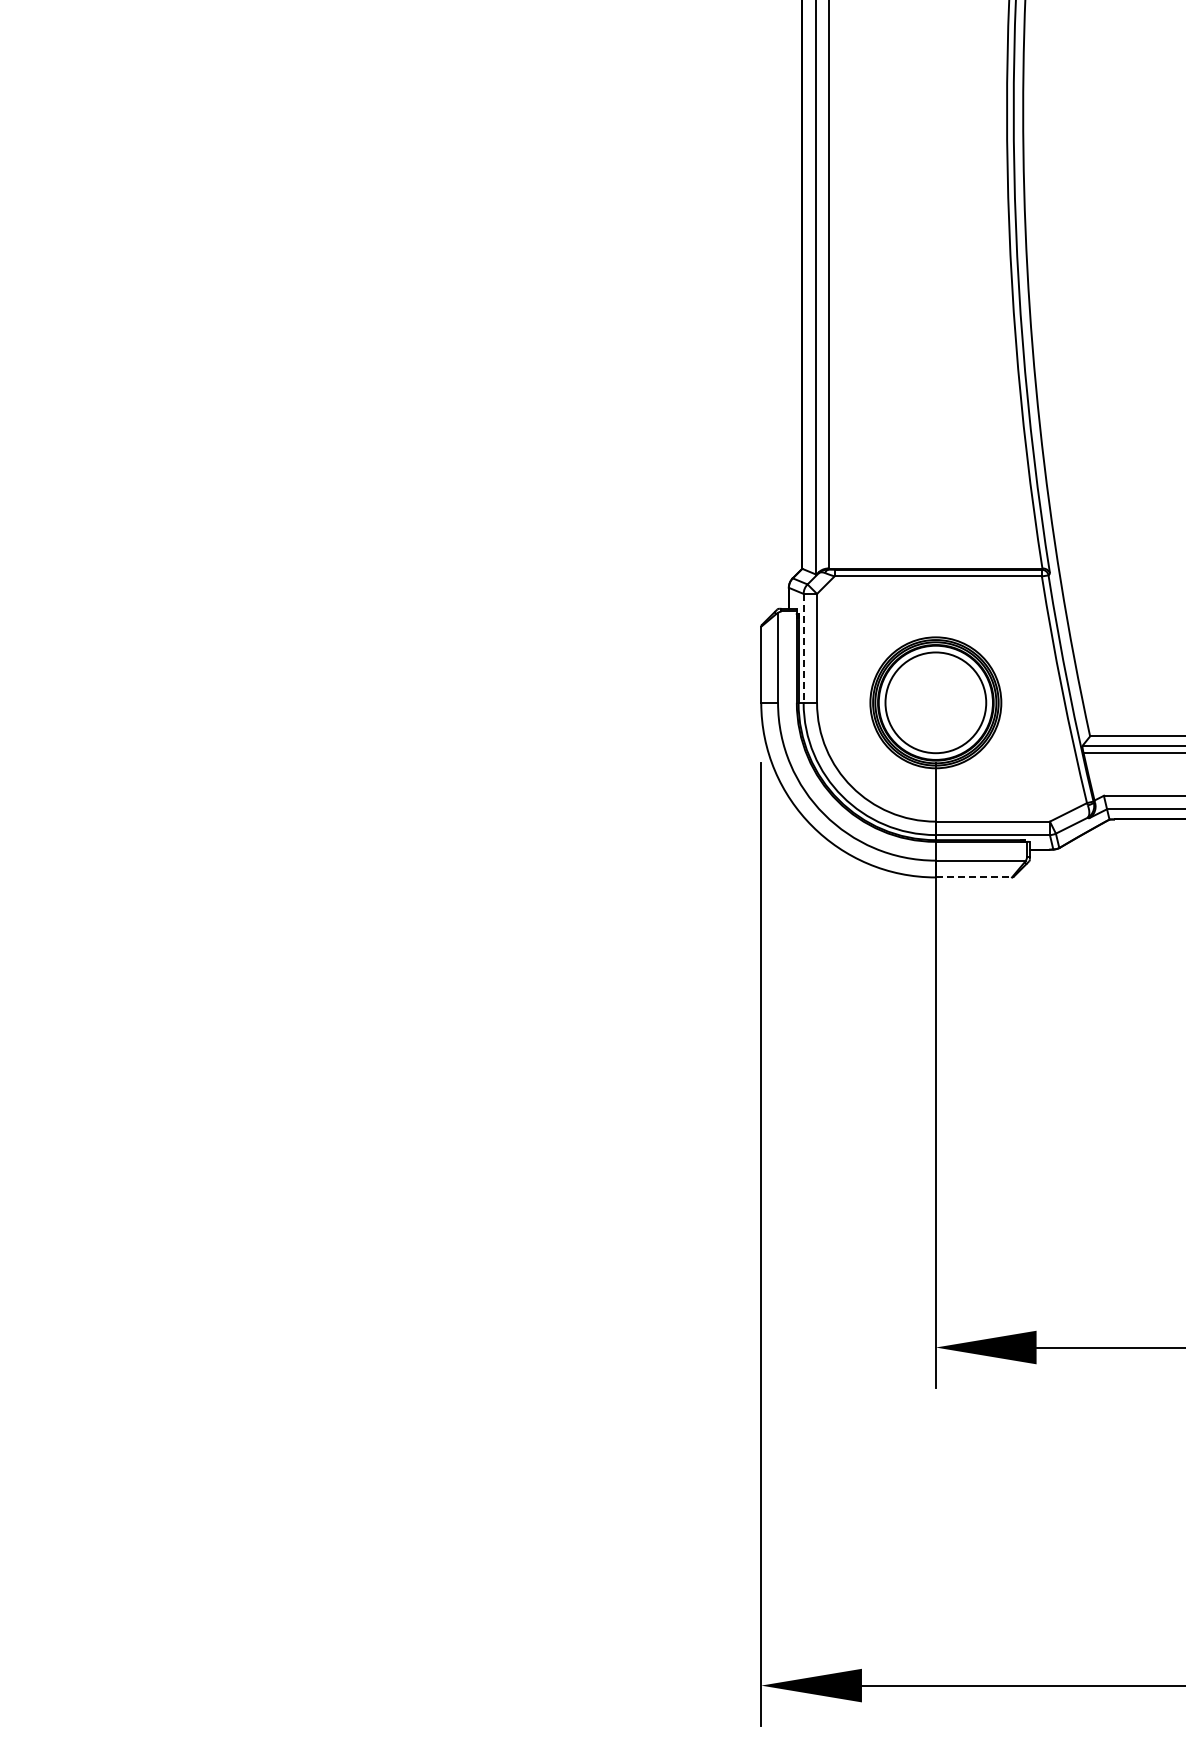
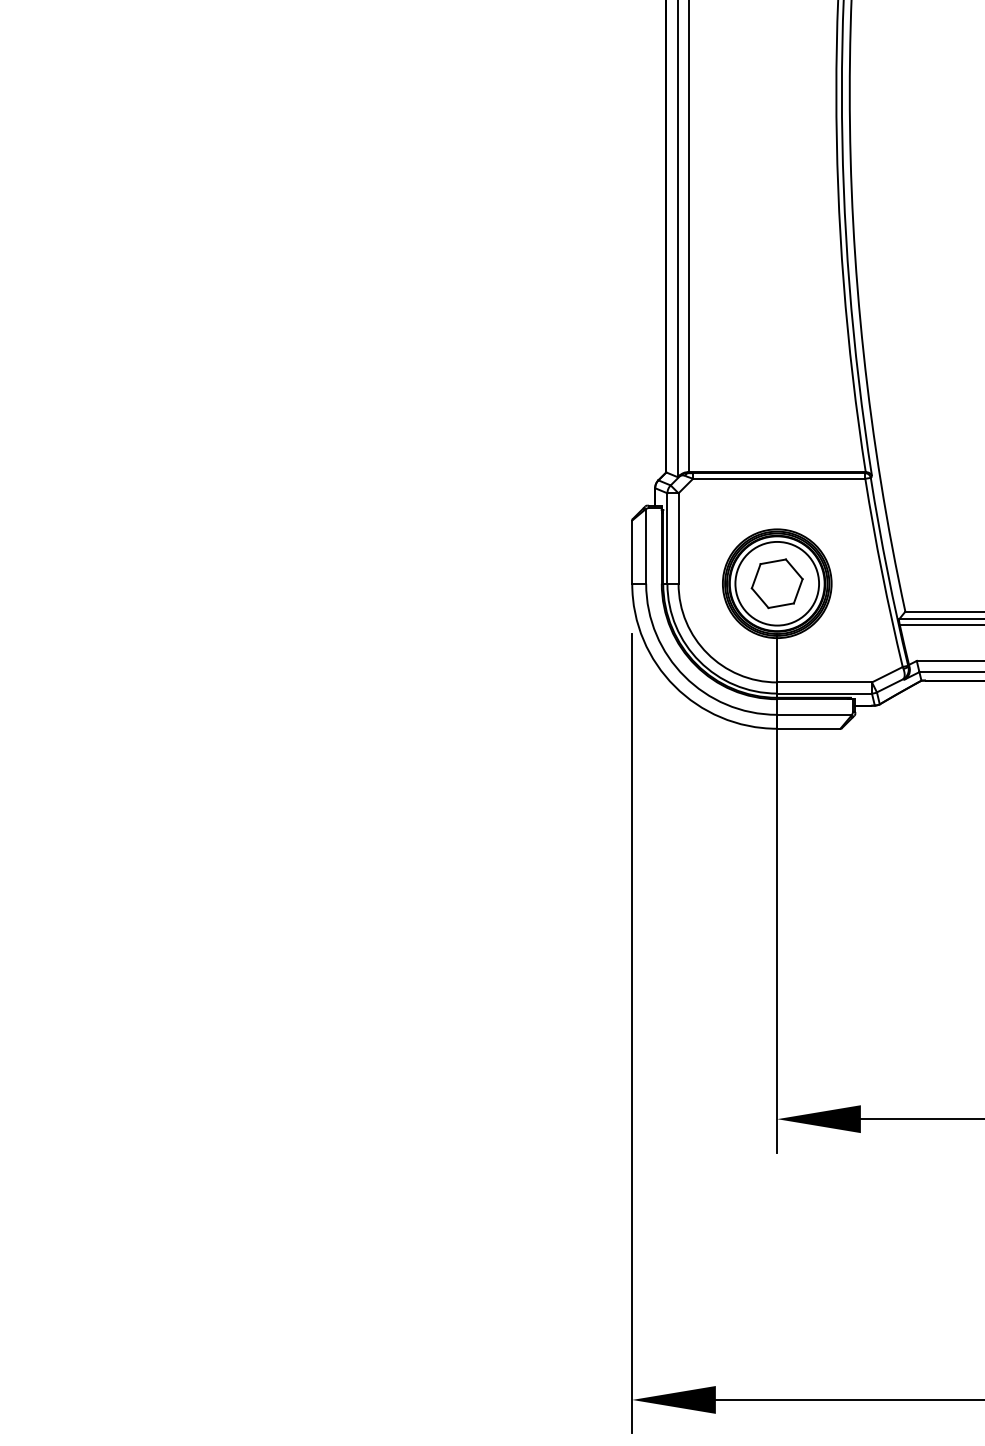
line: (803, 648) -> (667, 538), dashed -> solid
part: (935, 702) -> (776, 583), added
line: (974, 877) -> (809, 728), dashed -> solid

